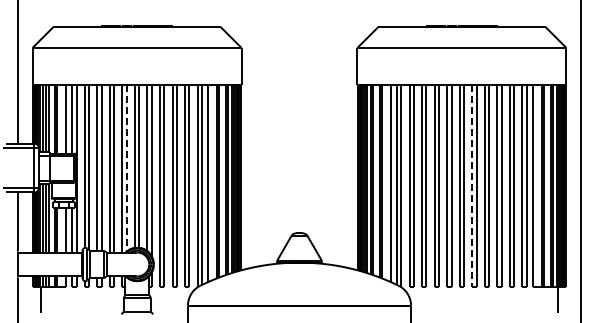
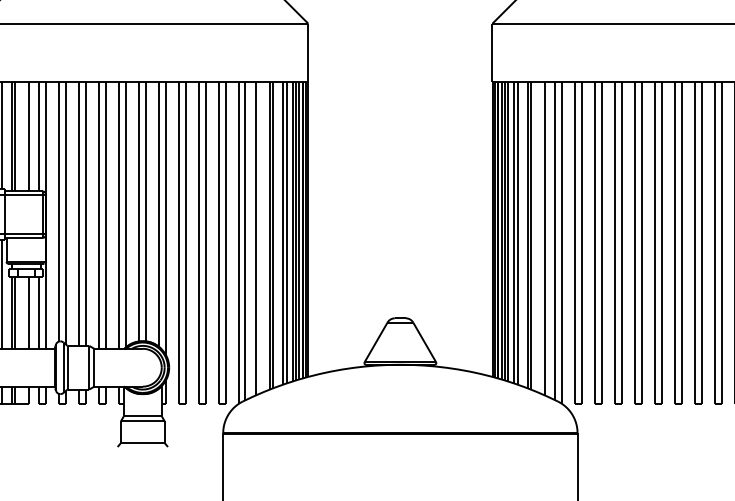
line: (126, 168) -> (125, 215), dashed -> solid
line: (472, 186) -> (675, 243), dashed -> solid

